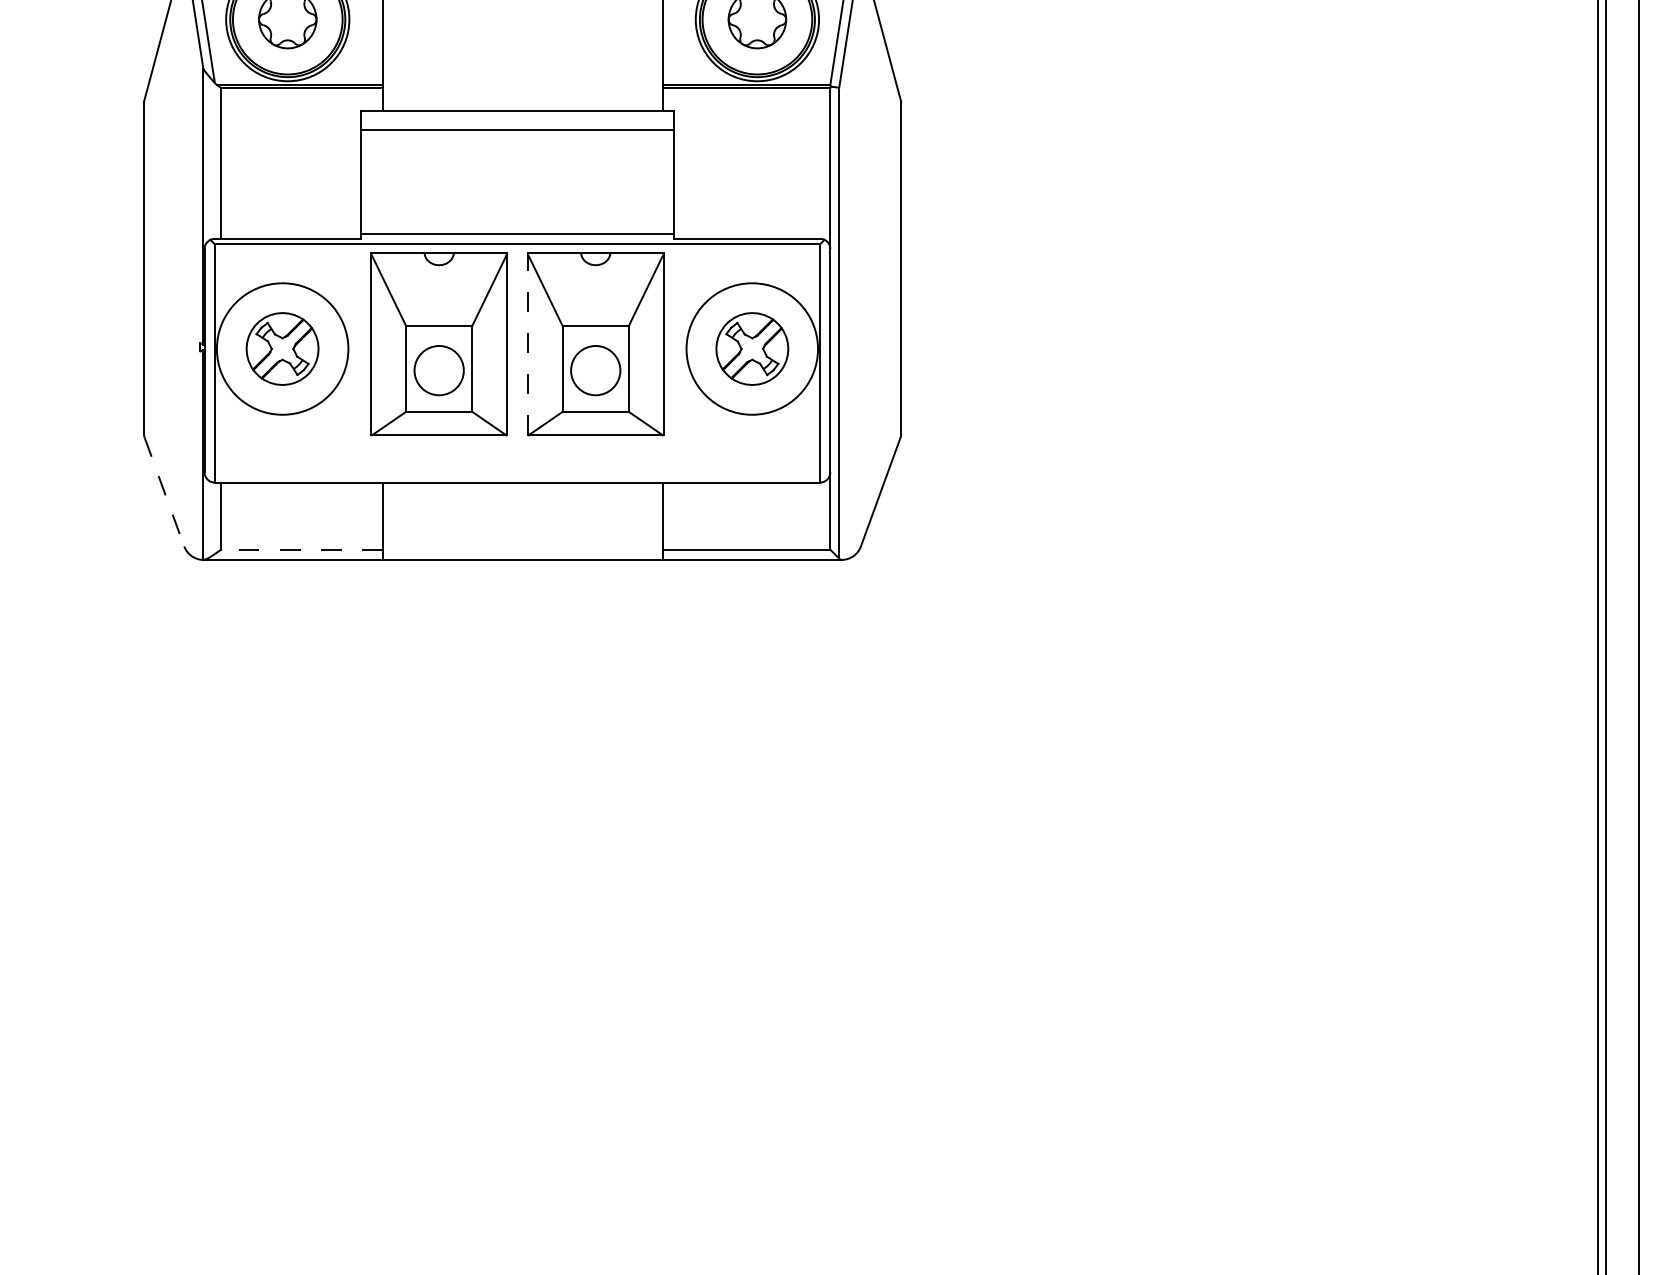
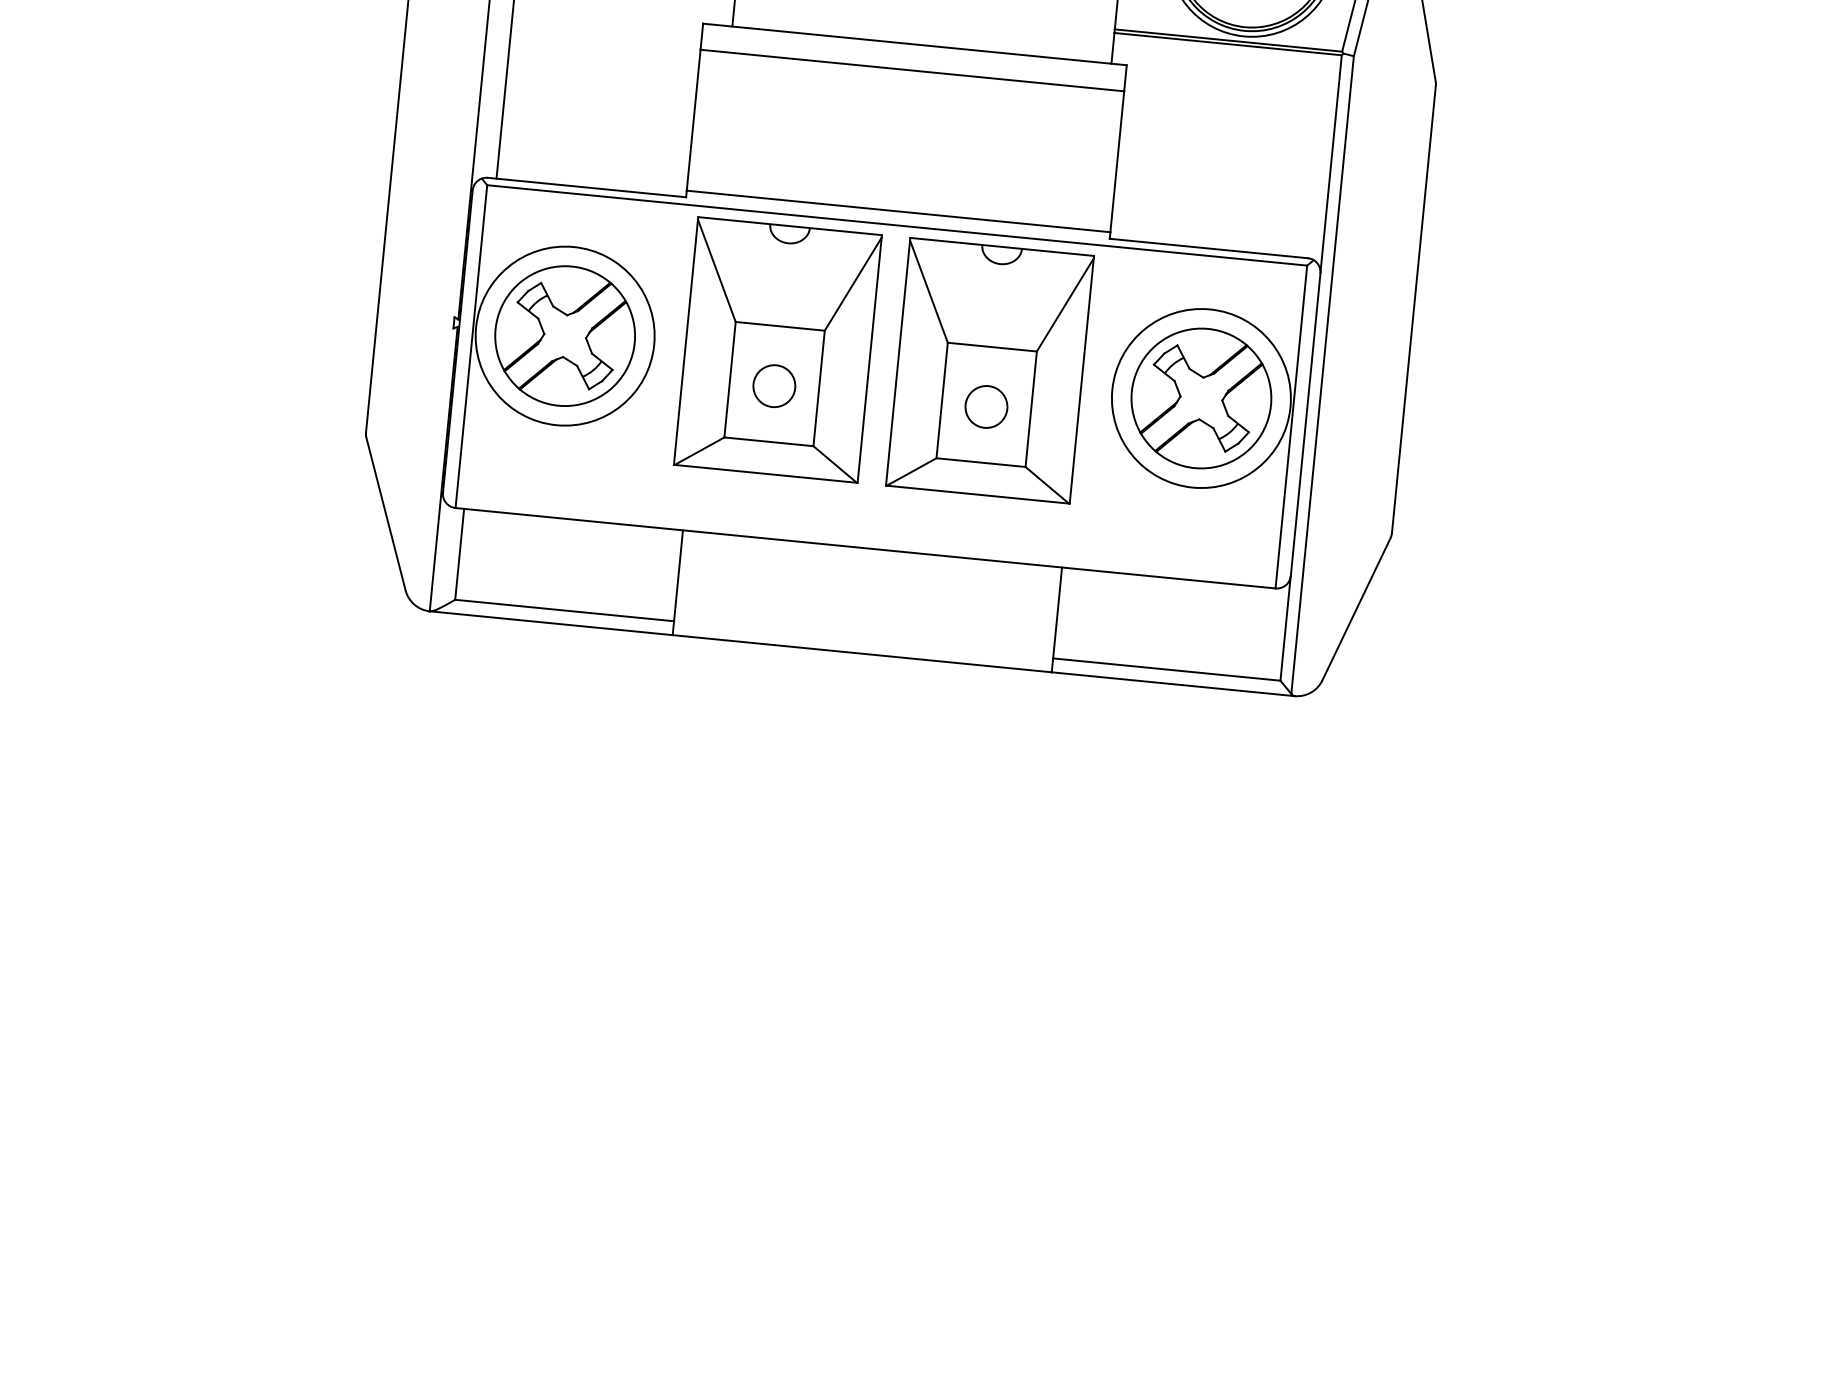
line: (527, 343) -> (897, 361), dashed -> solid
part: (282, 348) -> (565, 335), size x1.43
part: (752, 348) -> (1201, 397), size x1.43
circle: (438, 370) -> (773, 385), size x0.62
circle: (595, 370) -> (986, 406), size x0.62
line: (164, 491) -> (386, 513), dashed -> solid
line: (301, 549) -> (564, 610), dashed -> solid

